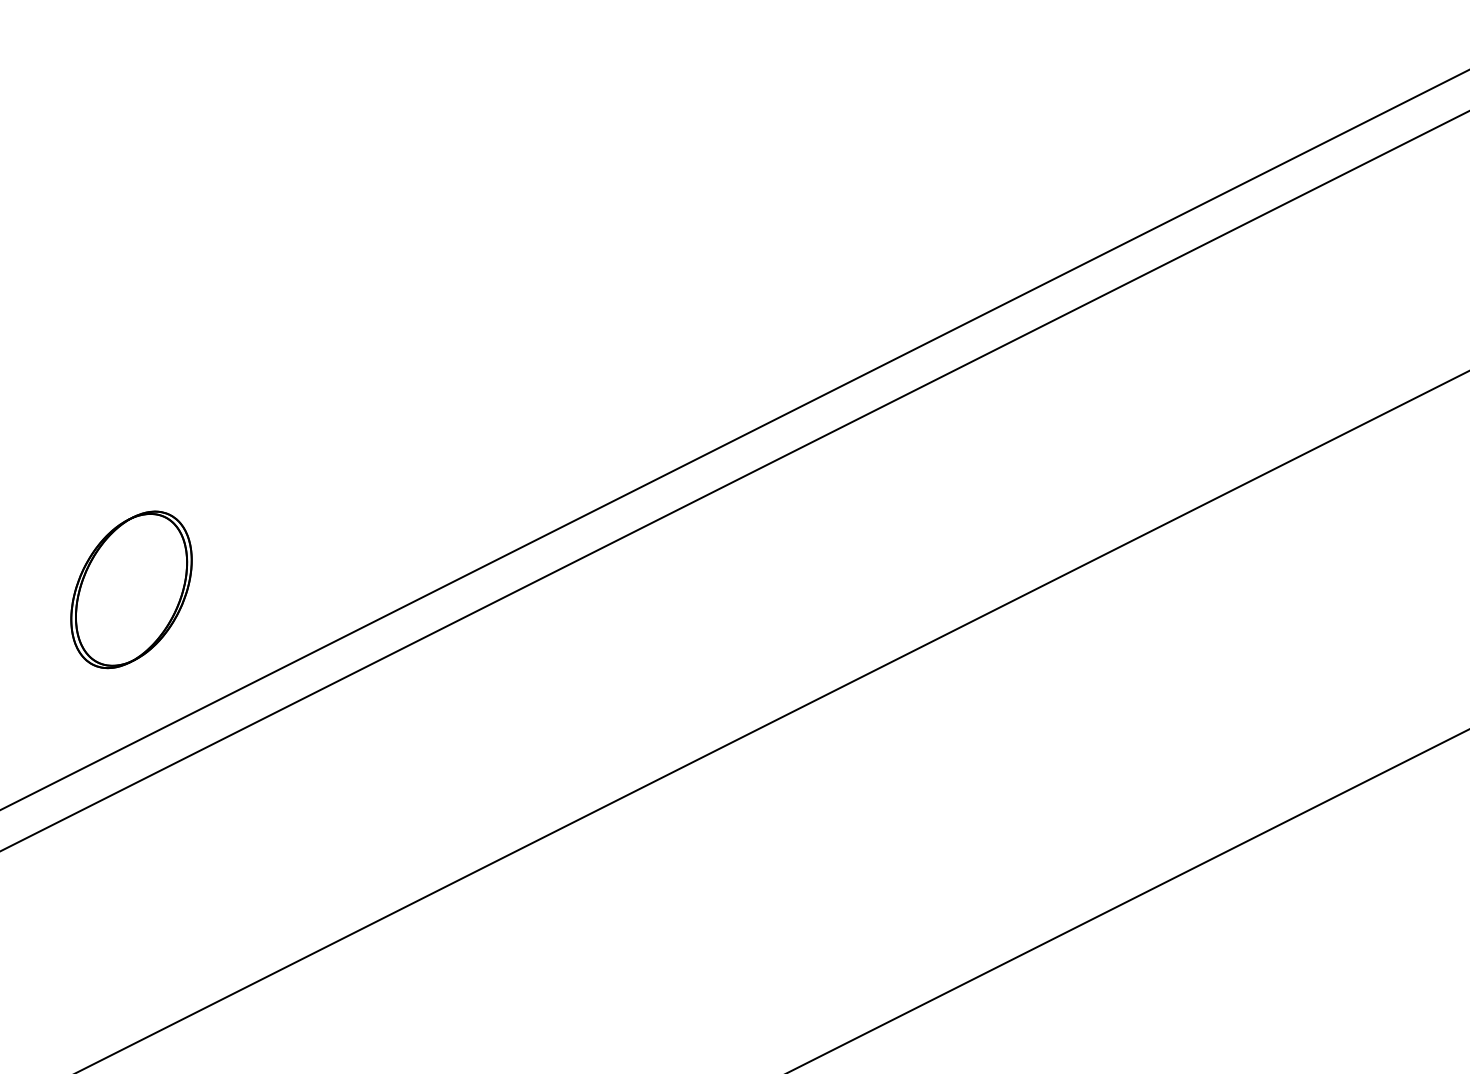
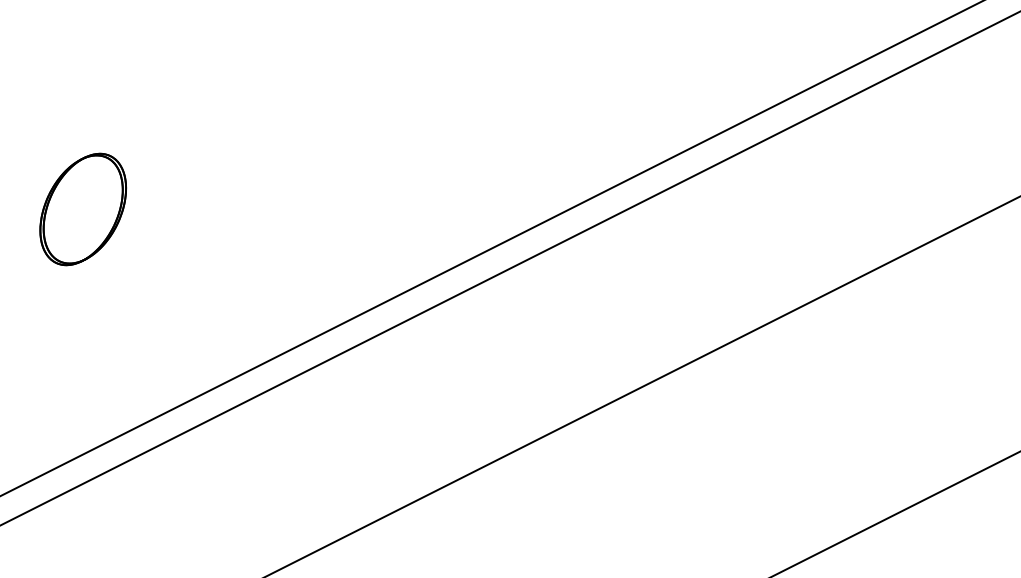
part: (131, 589) -> (83, 209), moved

